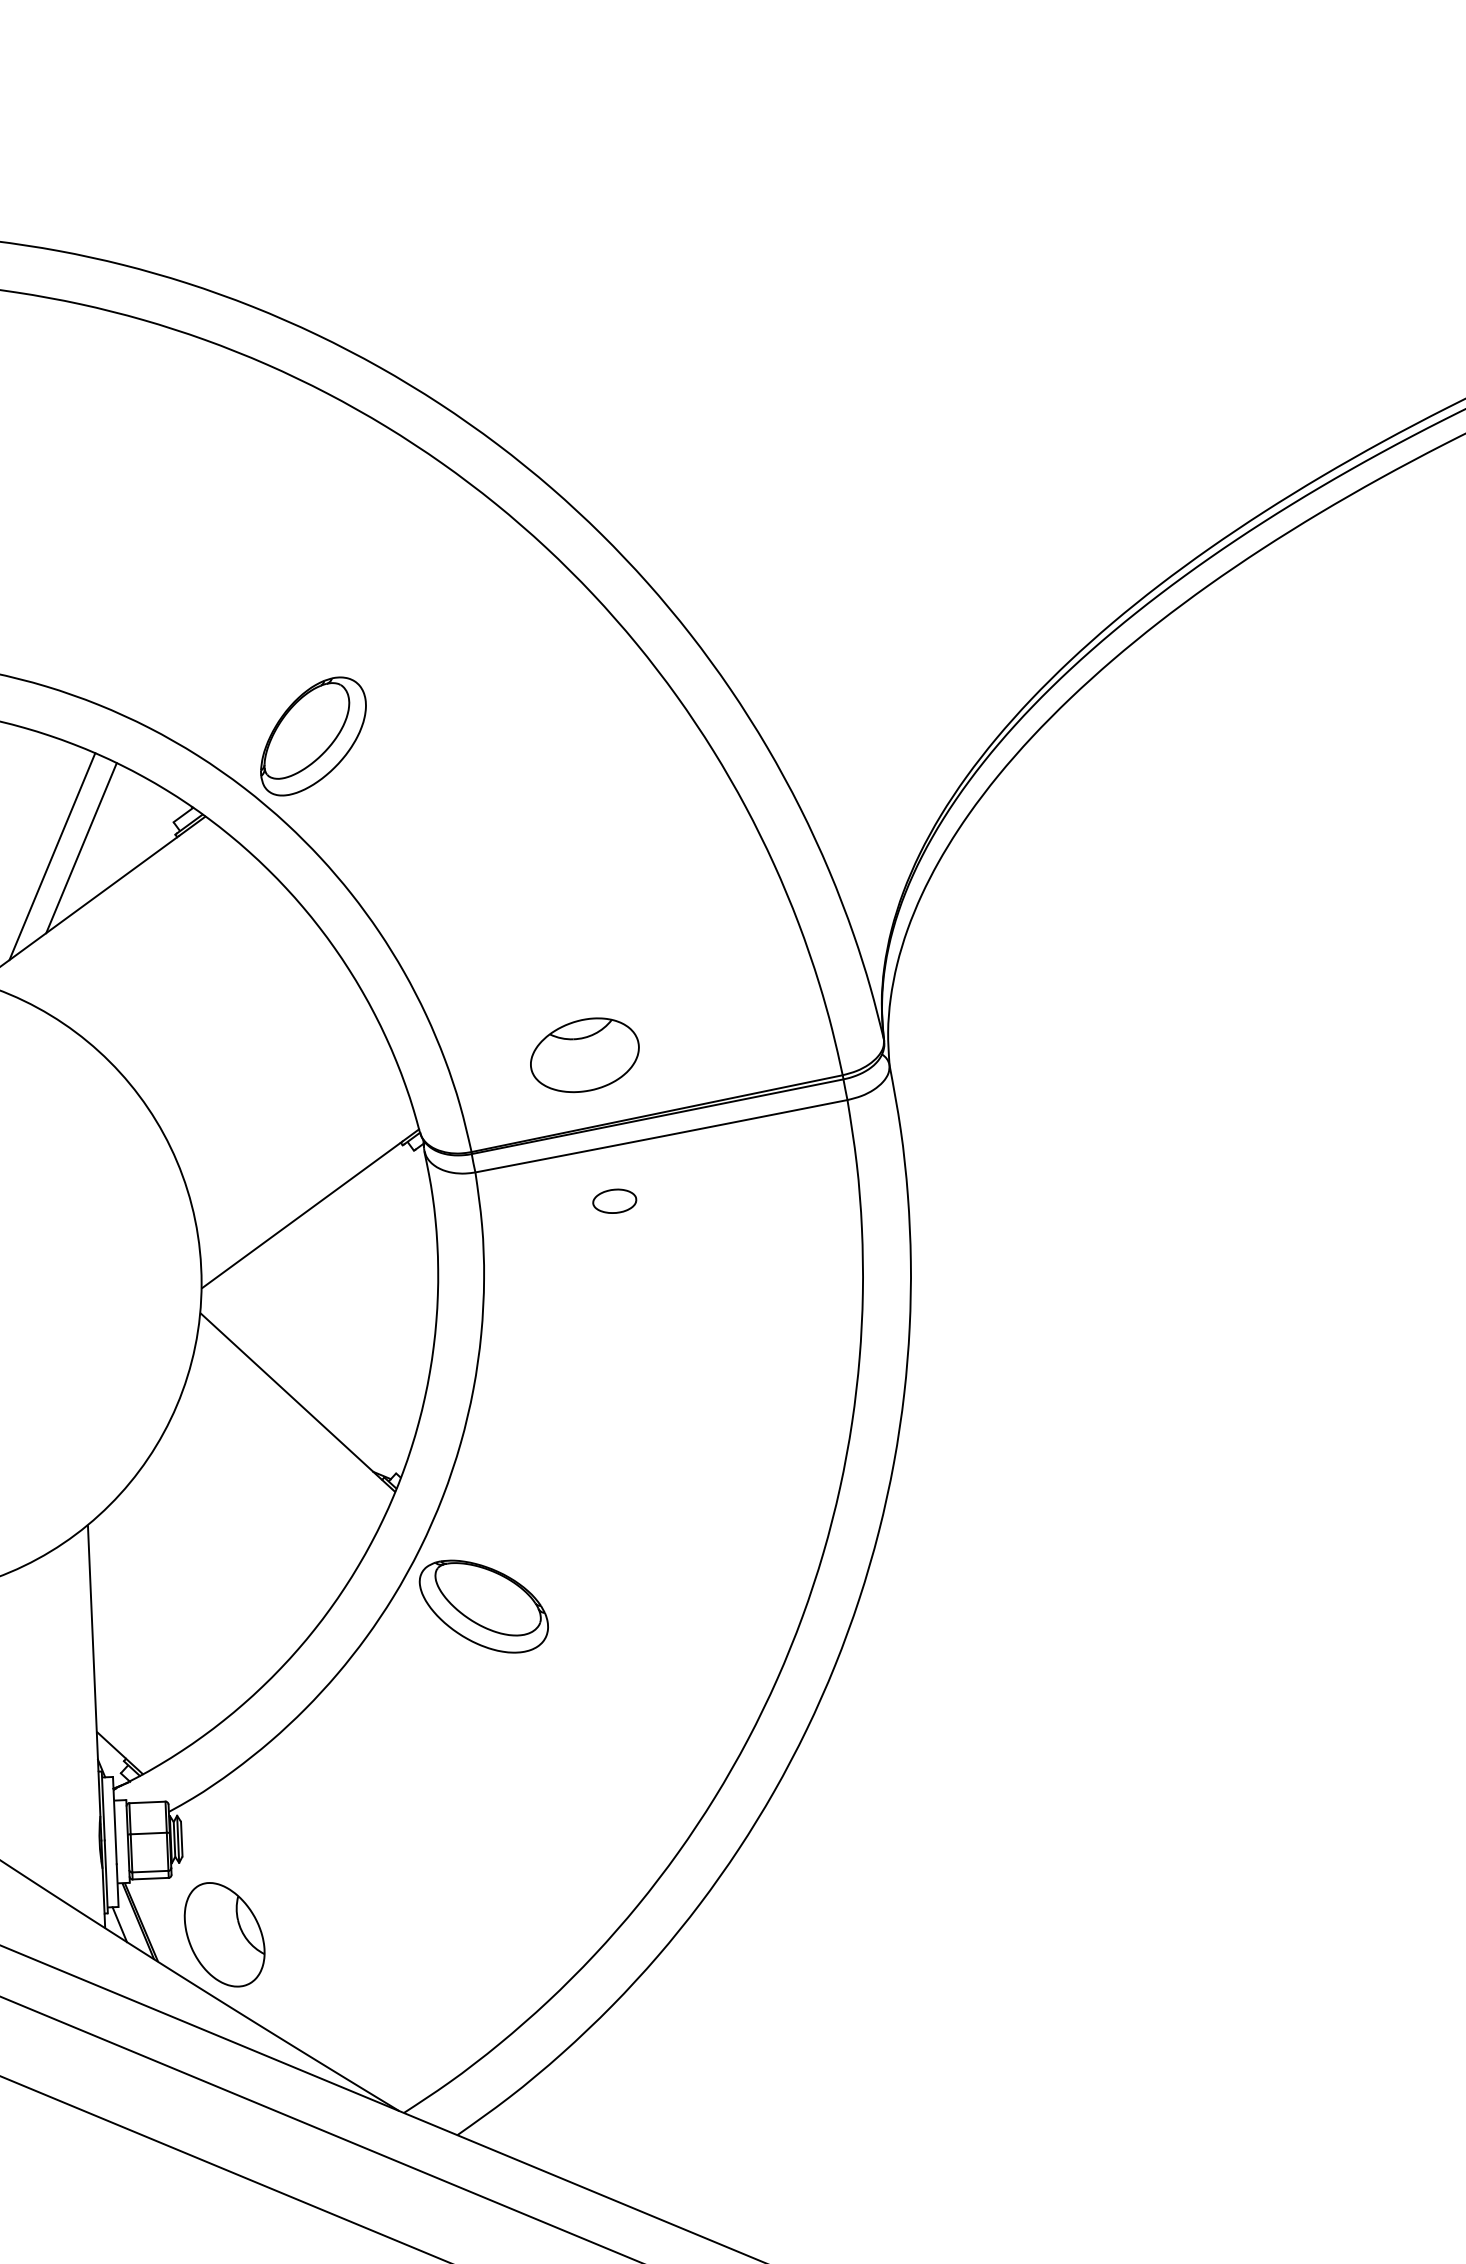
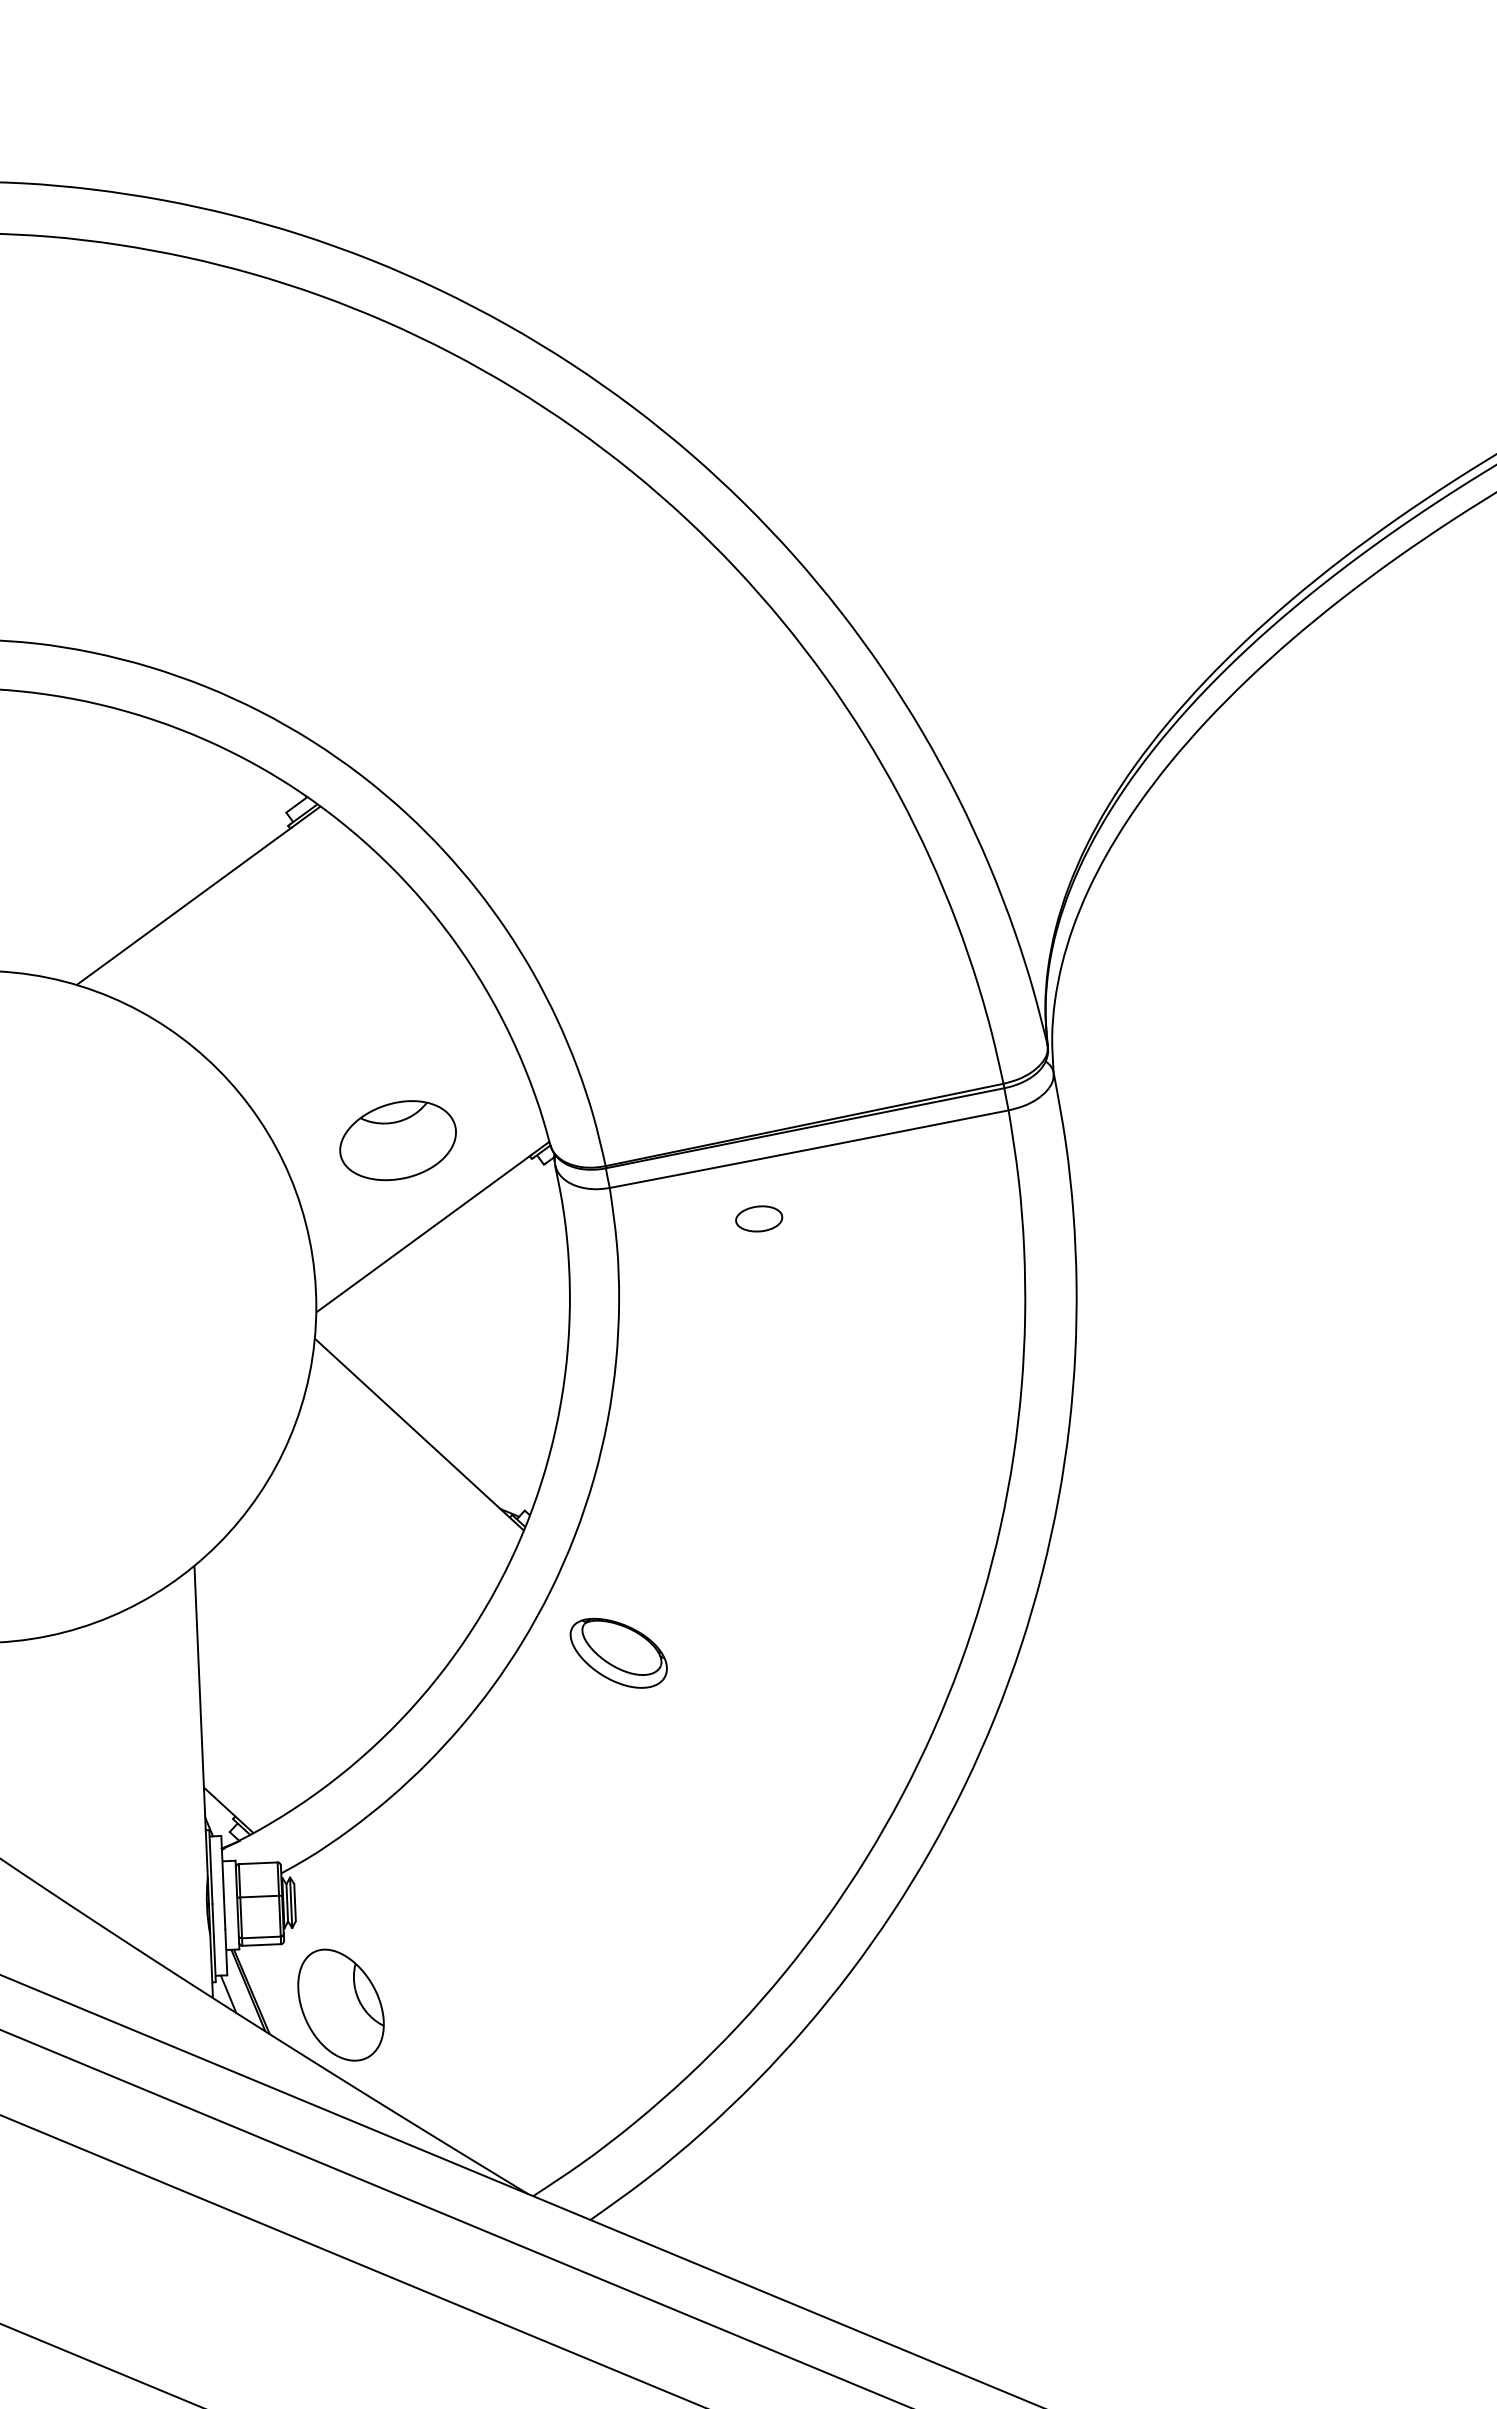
part: (313, 736) -> (436, 720), removed
line: (81, 848) -> (187, 840), removed
line: (52, 856) -> (156, 849), removed
part: (584, 1055) -> (397, 1140), moved
part: (483, 1606) -> (618, 1653), size x0.7

